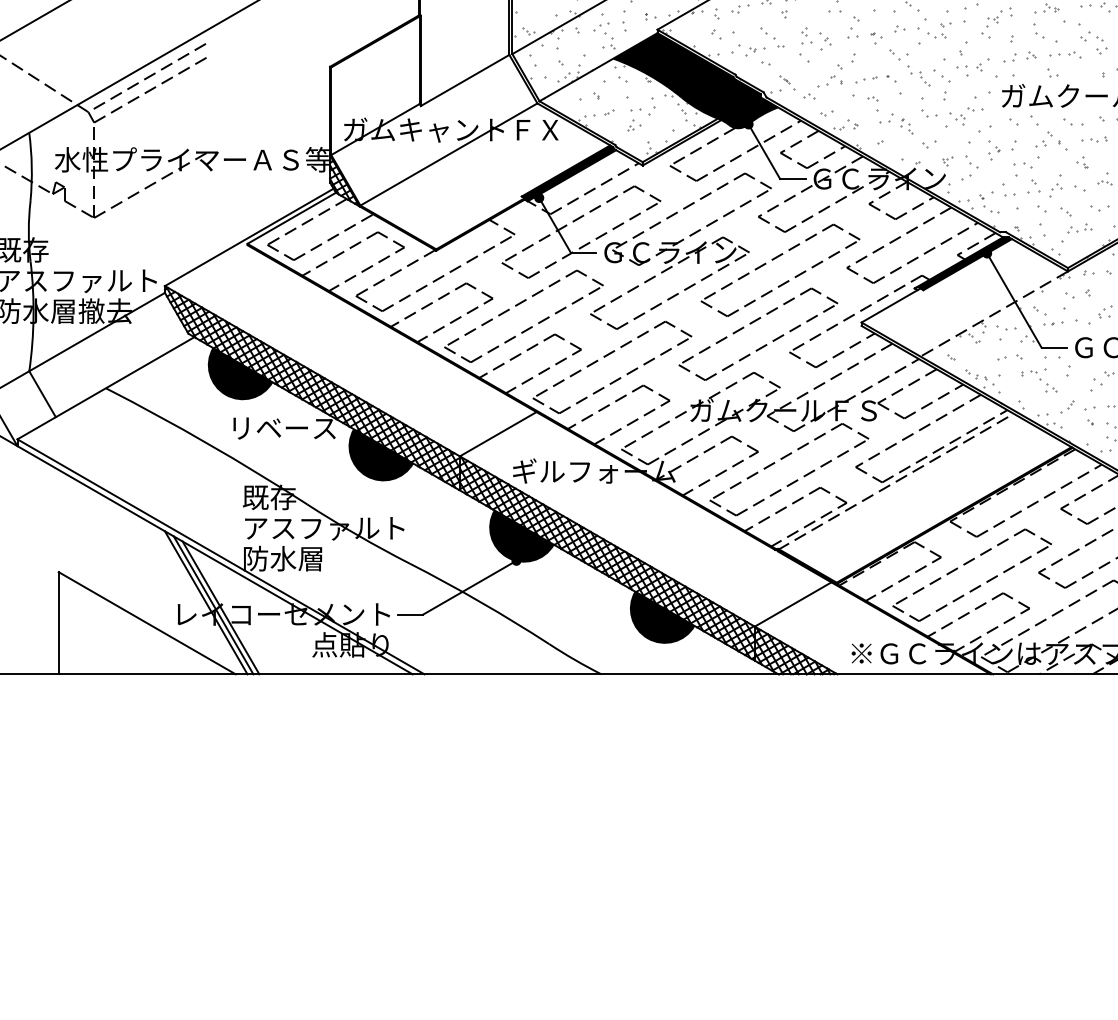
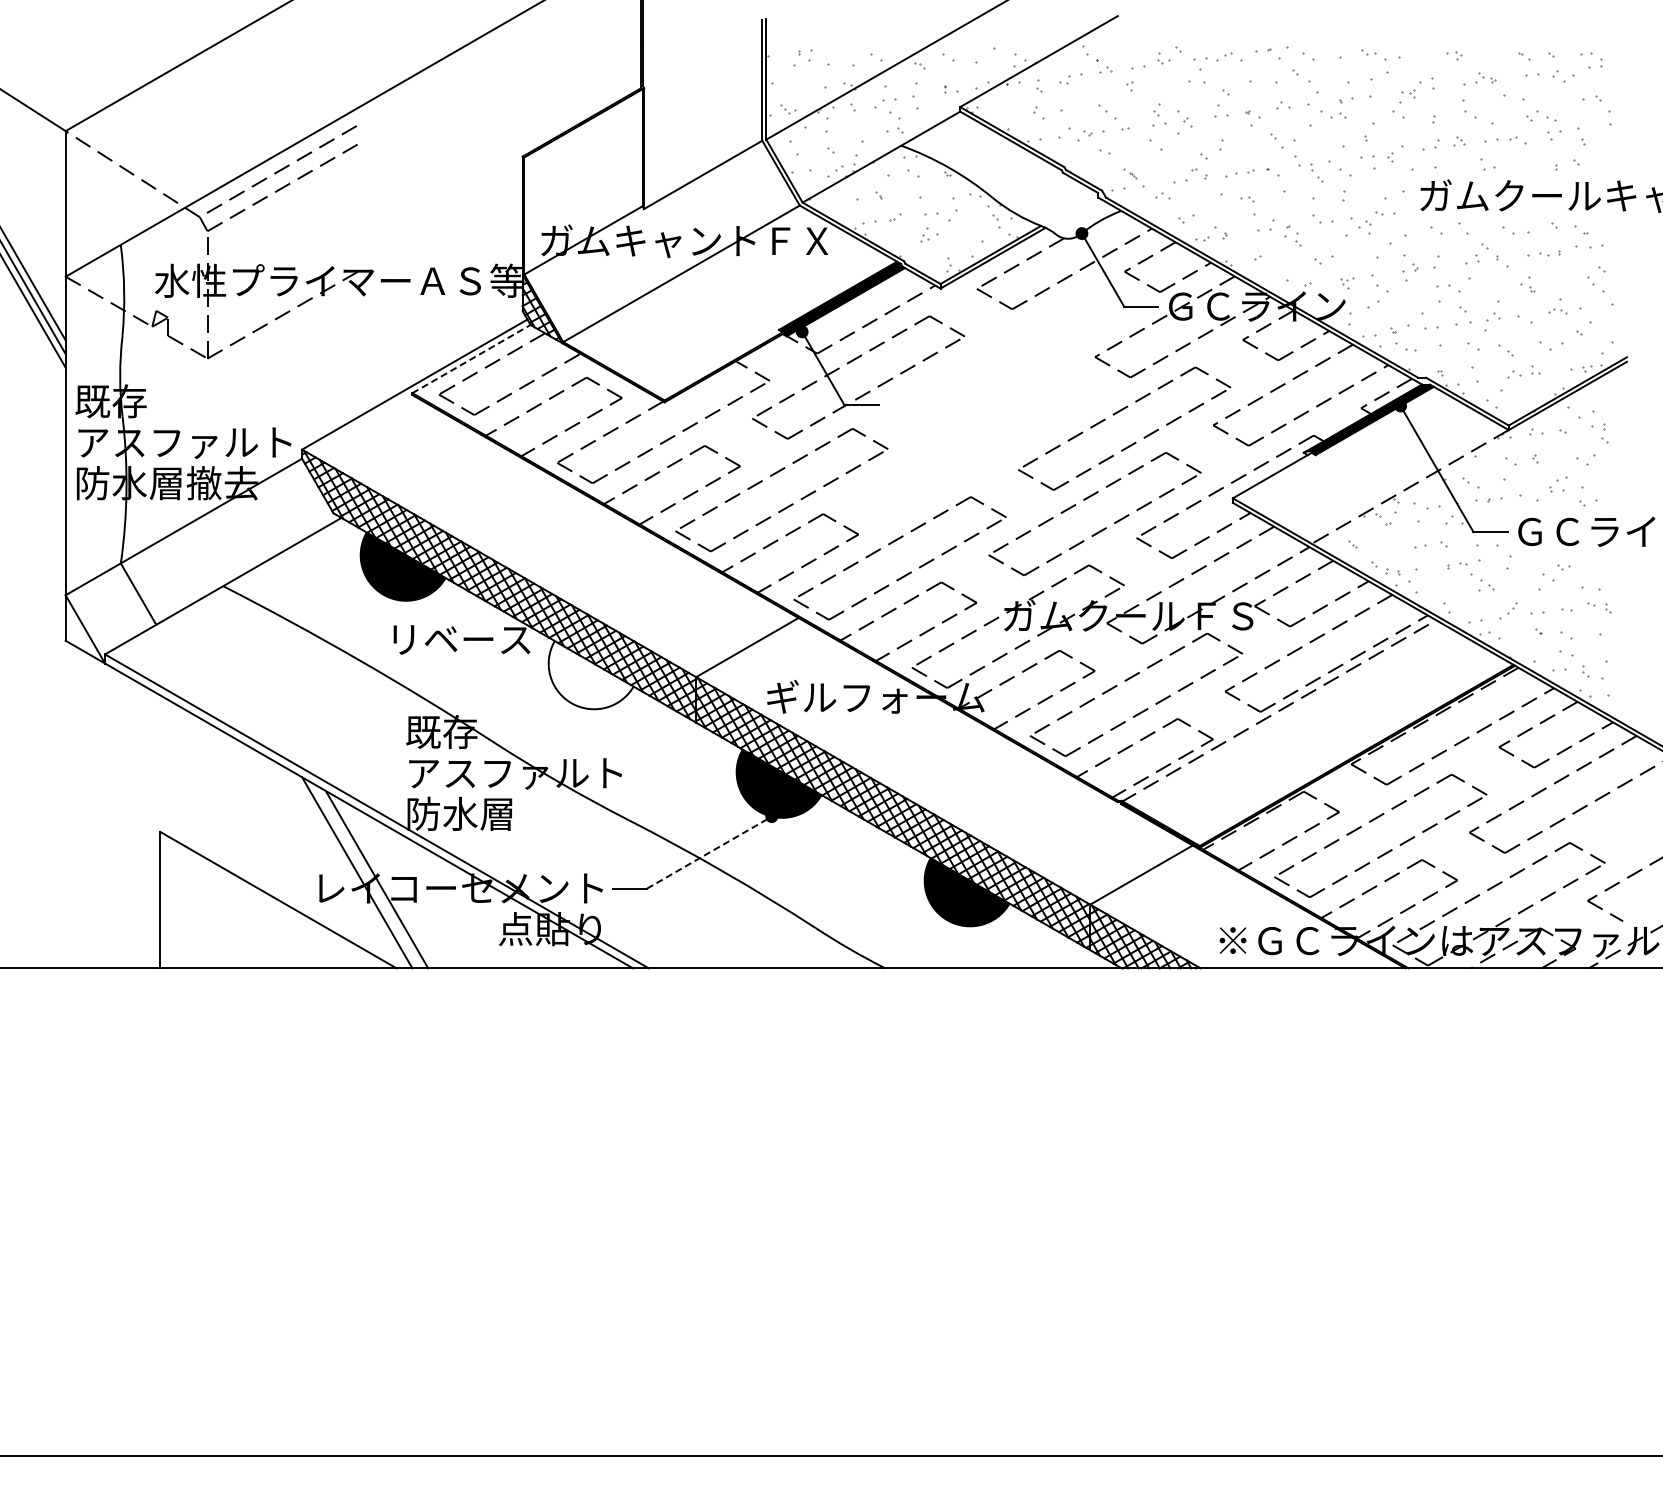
fill: (695, 80) -> (1011, 174), removed
line: (291, 217) -> (471, 358), solid -> dashed
part: (680, 250) -> (991, 402), removed
fill: (380, 455) -> (590, 675), removed
line: (469, 587) -> (709, 852), solid -> dashed
line: (213, 605) -> (366, 876), removed

